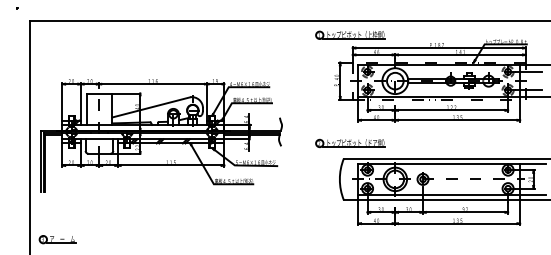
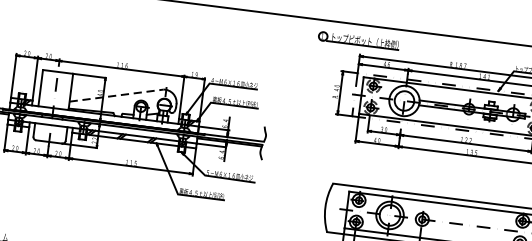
line: (151, 107) -> (116, 95), solid -> dashed
part: (350, 143) -> (343, 167), removed

